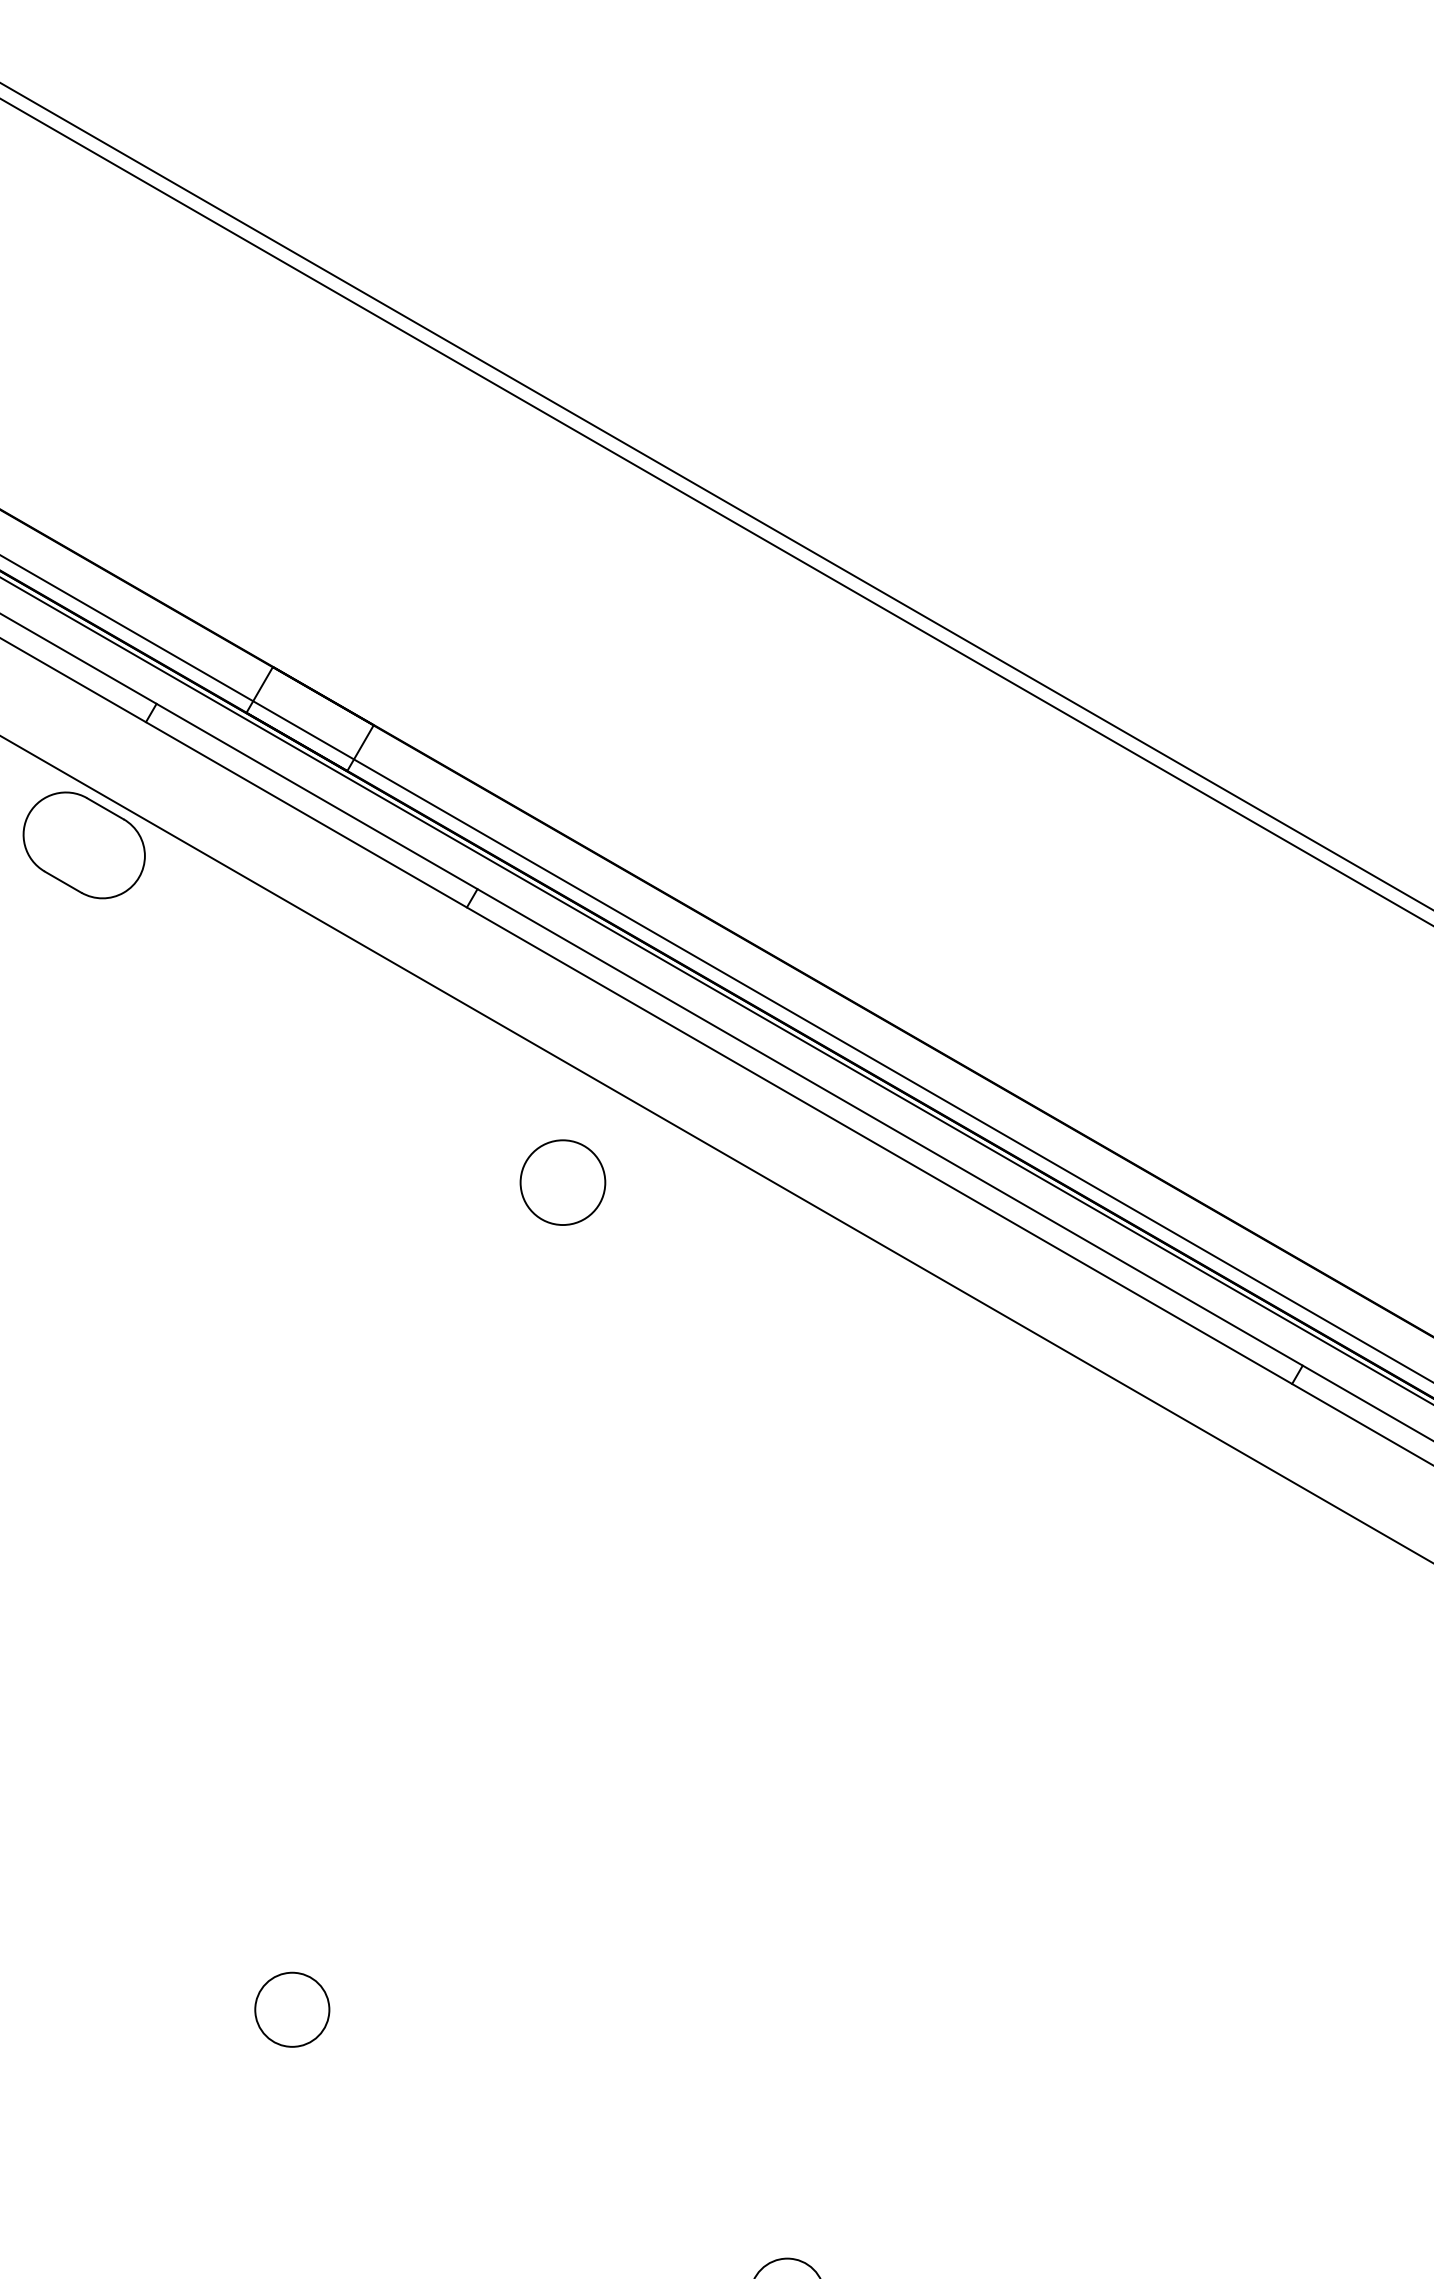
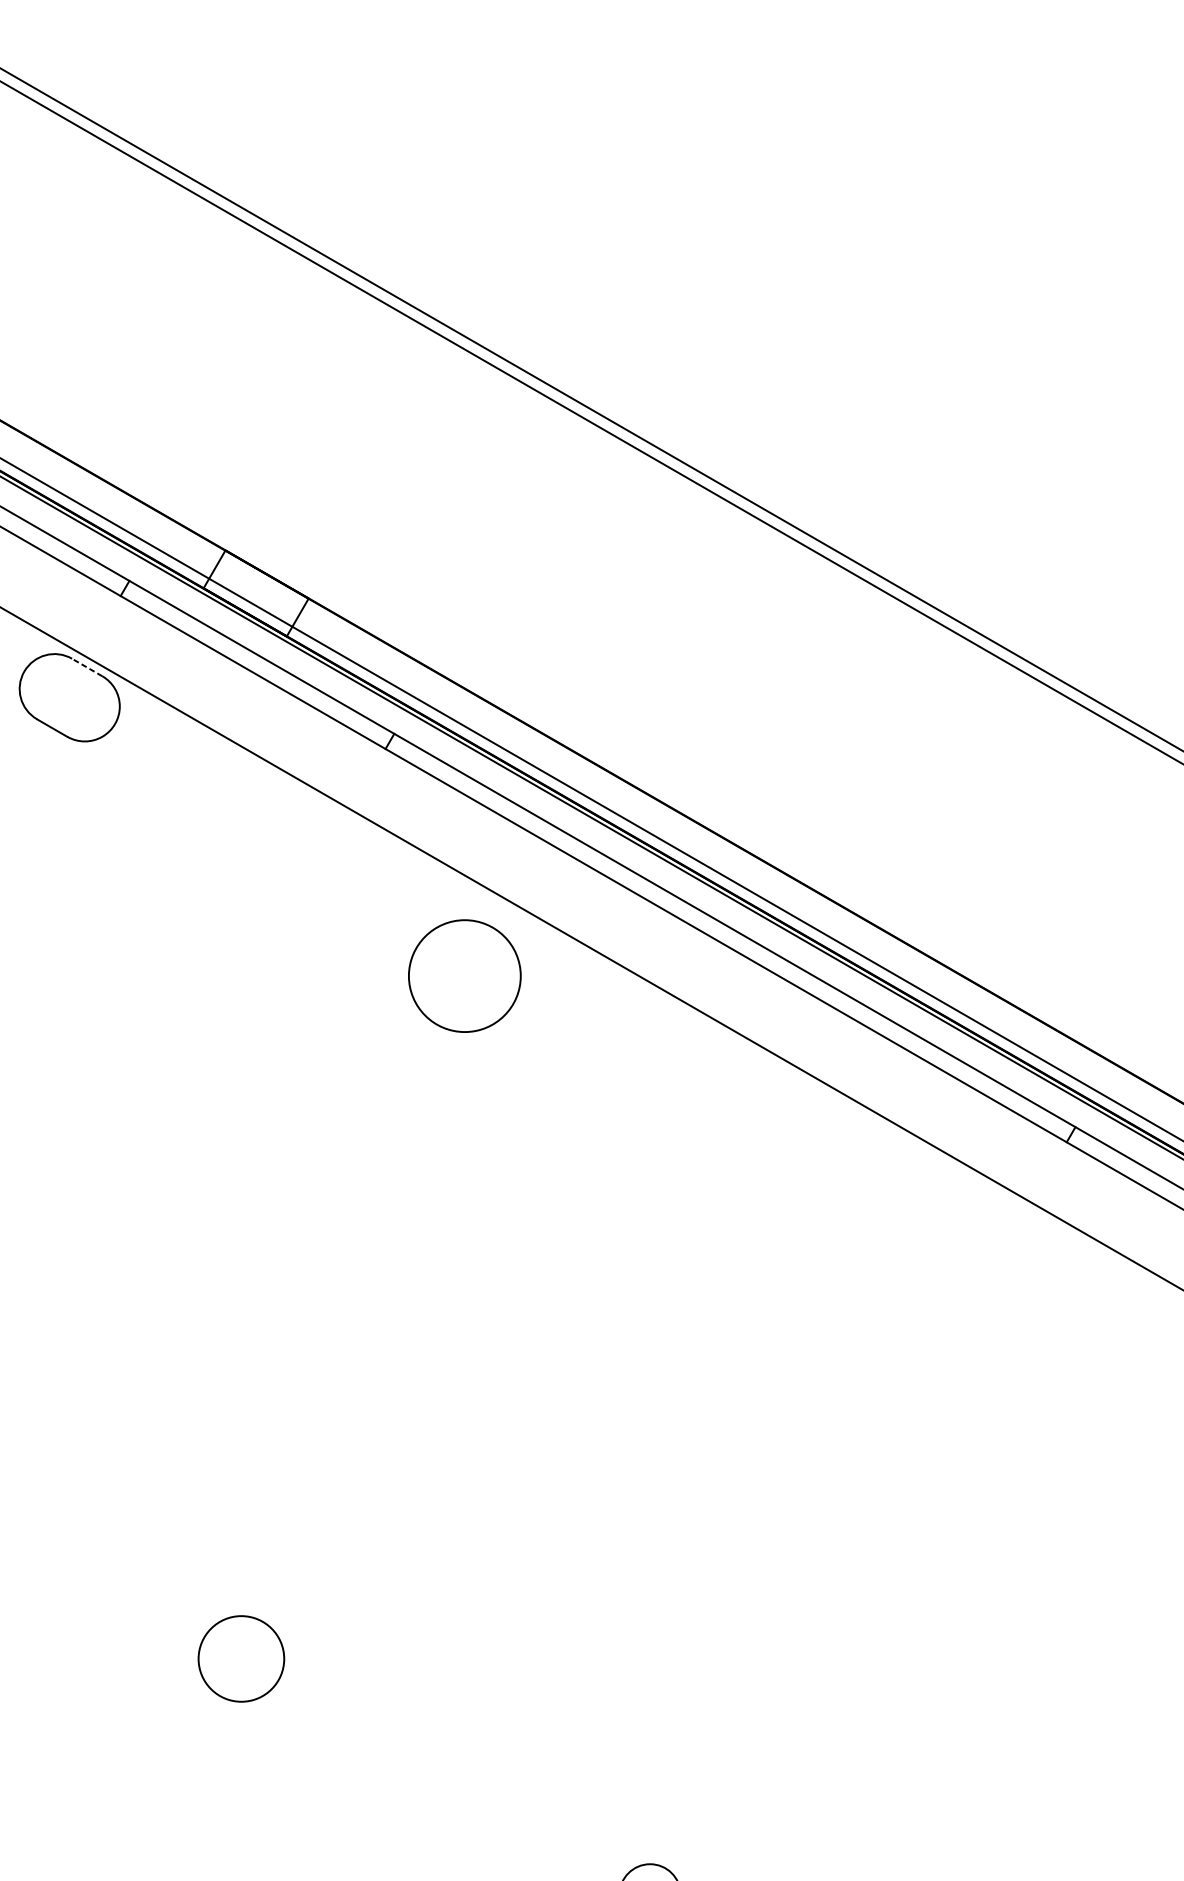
line: (105, 808) -> (87, 667), solid -> dashed
circle: (562, 1182) -> (464, 975), size x1.6
circle: (292, 2009) -> (241, 1658), size x1.4

